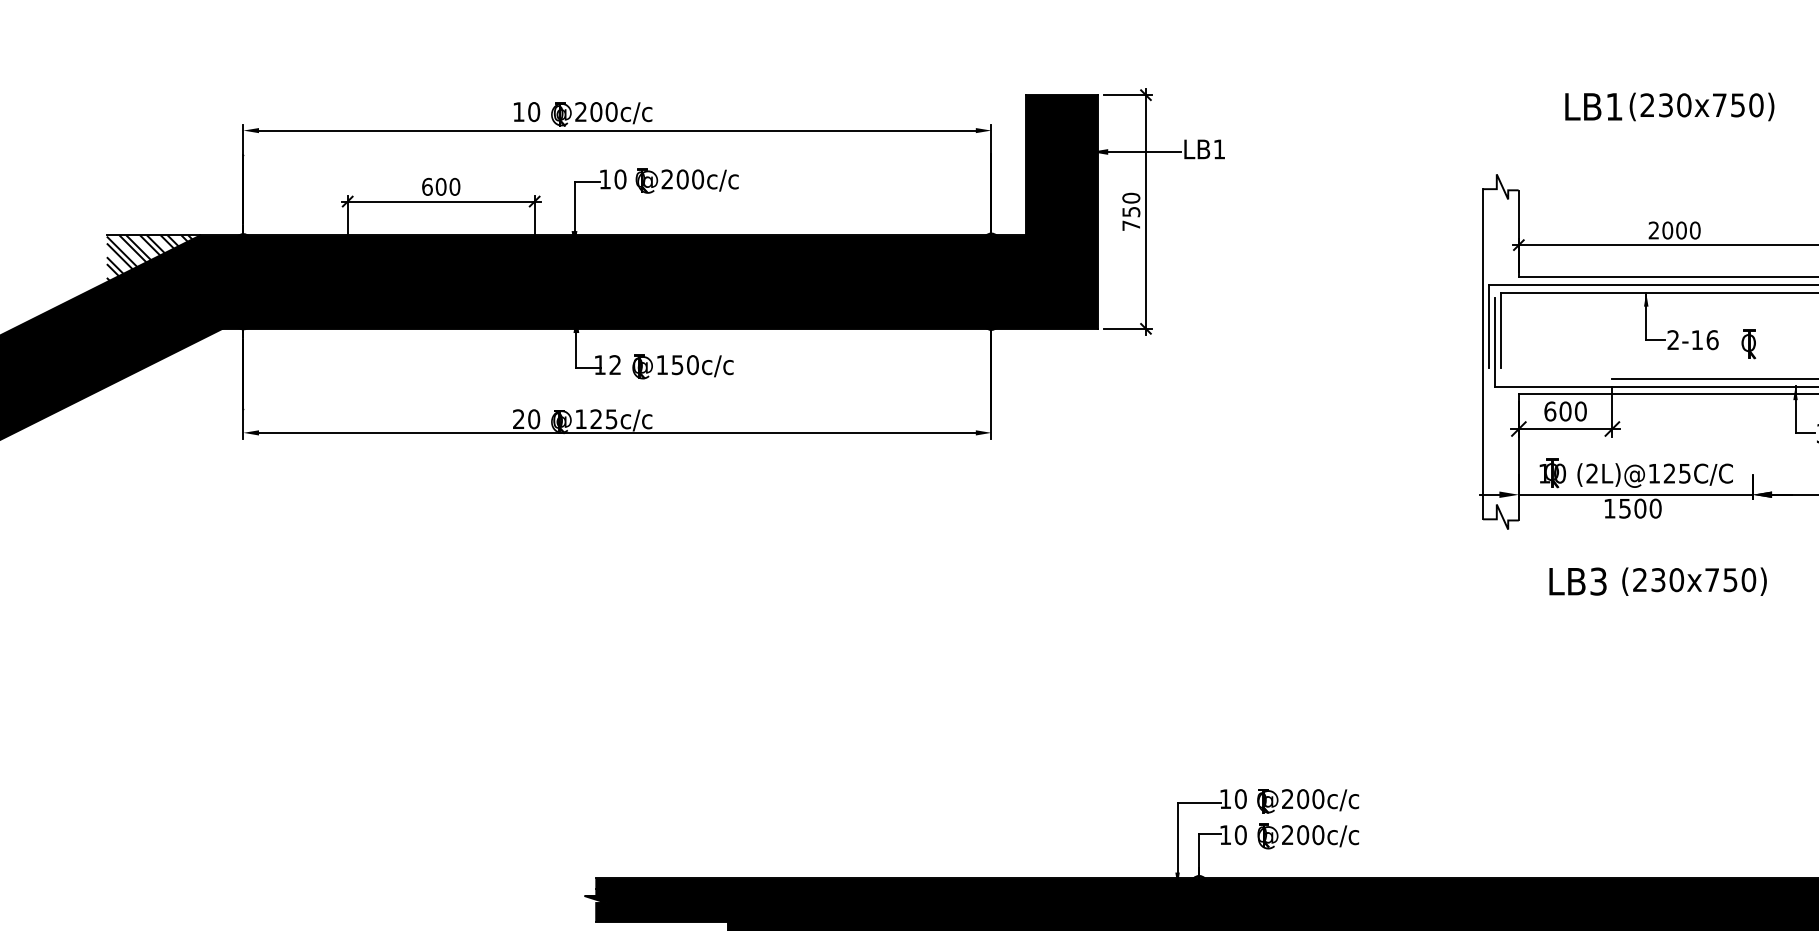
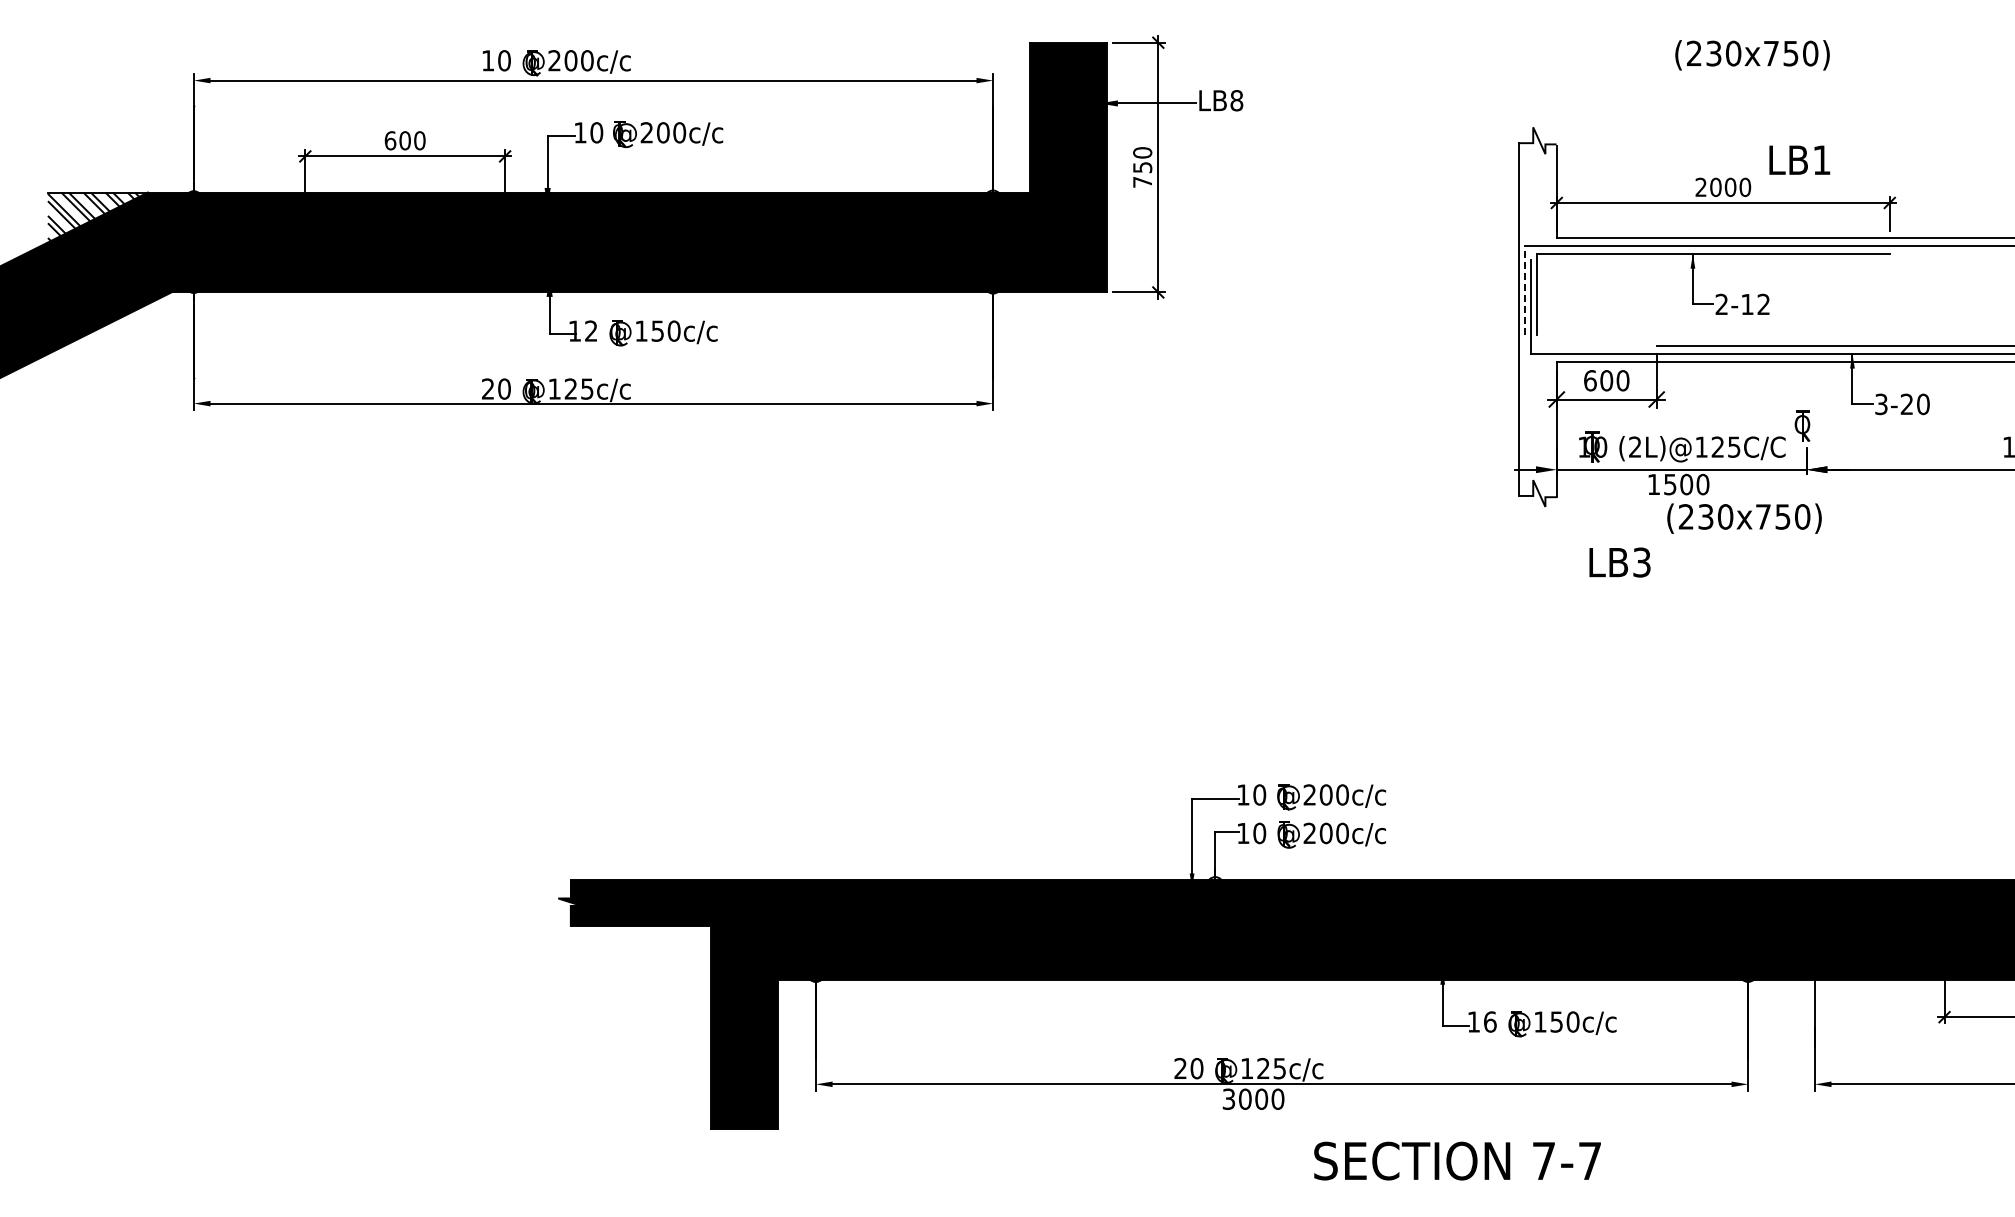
text: (1593, 106) -> (1799, 159), moved
text: (1219, 149) -> (1236, 100), LB1 -> LB8
line: (1488, 326) -> (1524, 289), solid -> dashed
text: (1712, 340) -> (1763, 304), 2-16 -> 2-12
part: (1748, 343) -> (1802, 425), moved
text: (1694, 581) -> (1744, 518), moved

